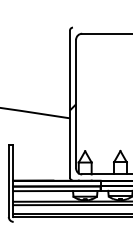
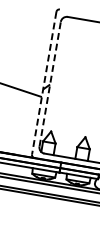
line: (76, 103) -> (50, 83), solid -> dashed
line: (69, 104) -> (43, 83), solid -> dashed

